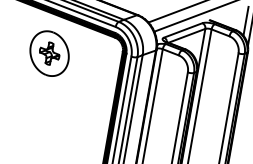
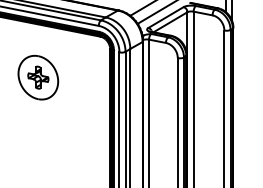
part: (49, 53) -> (38, 77), moved

